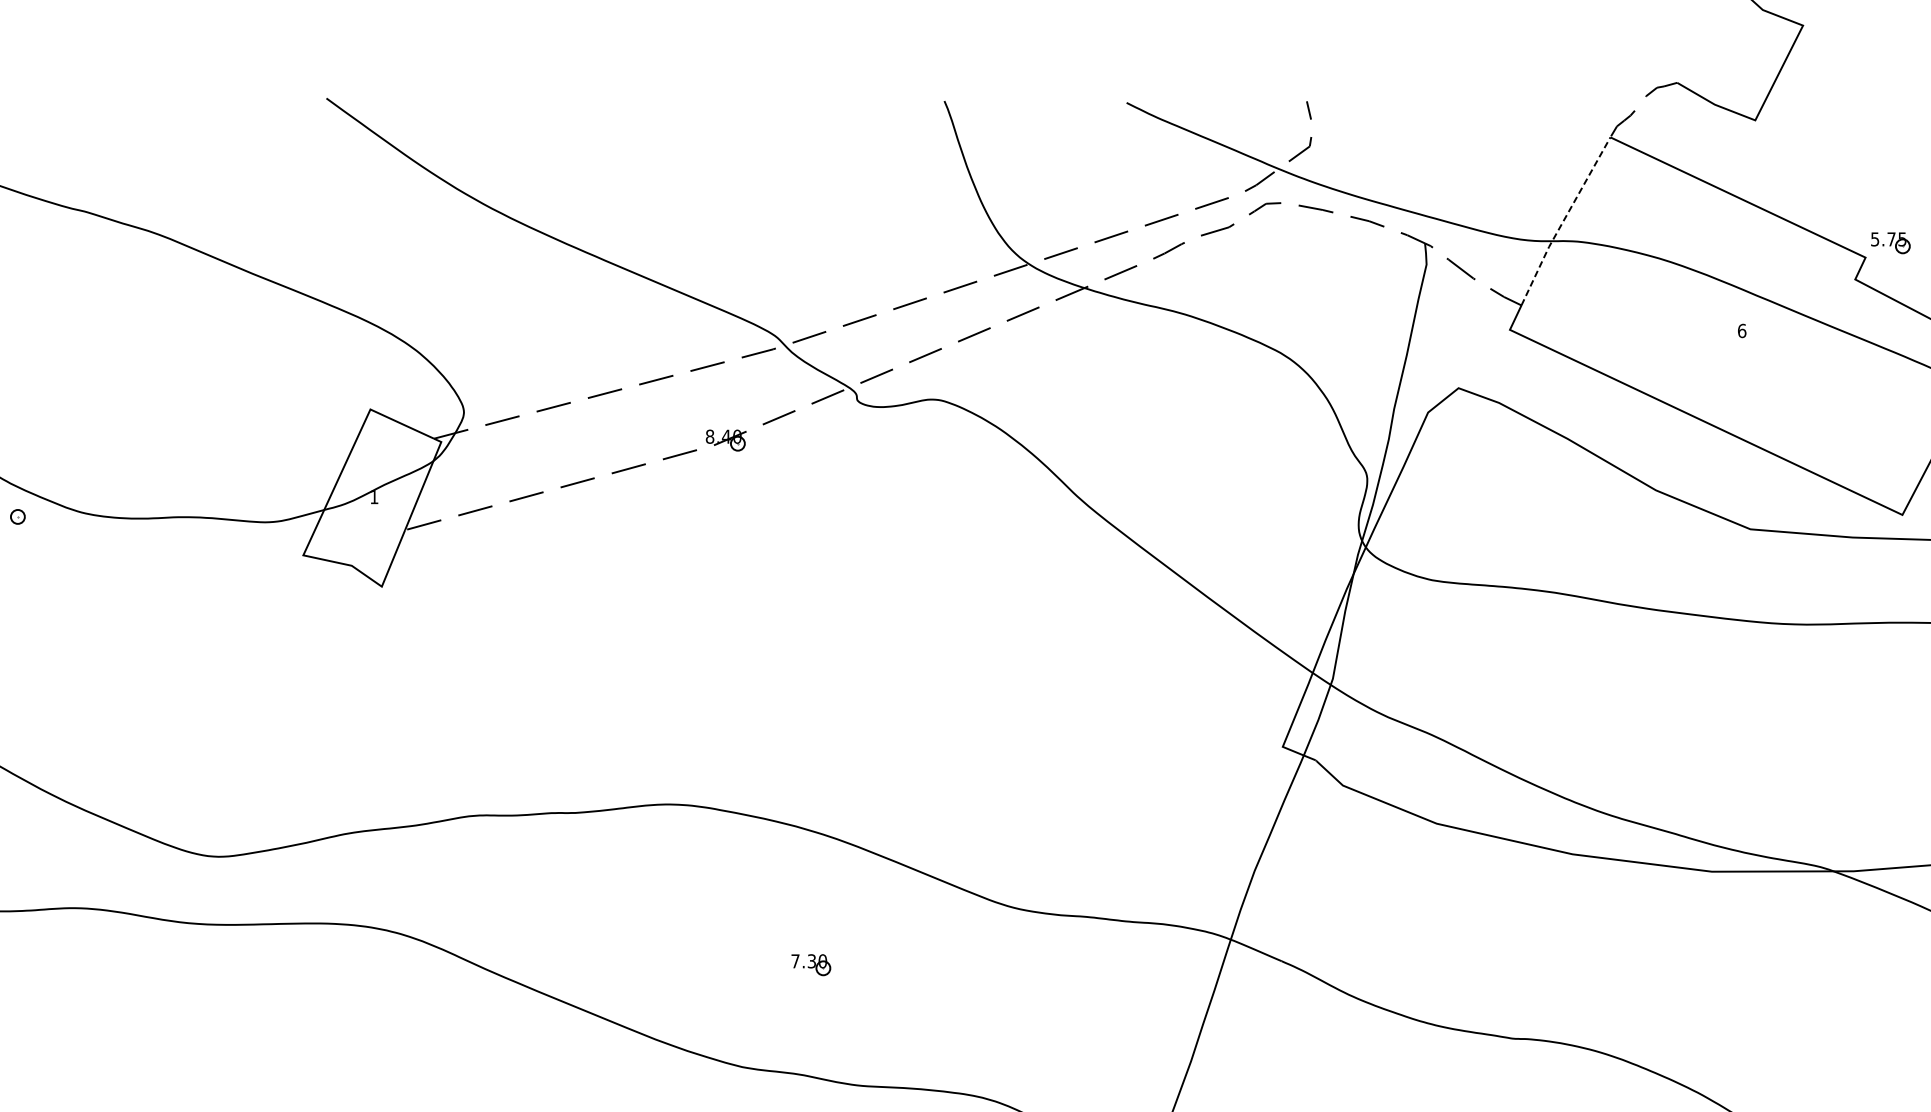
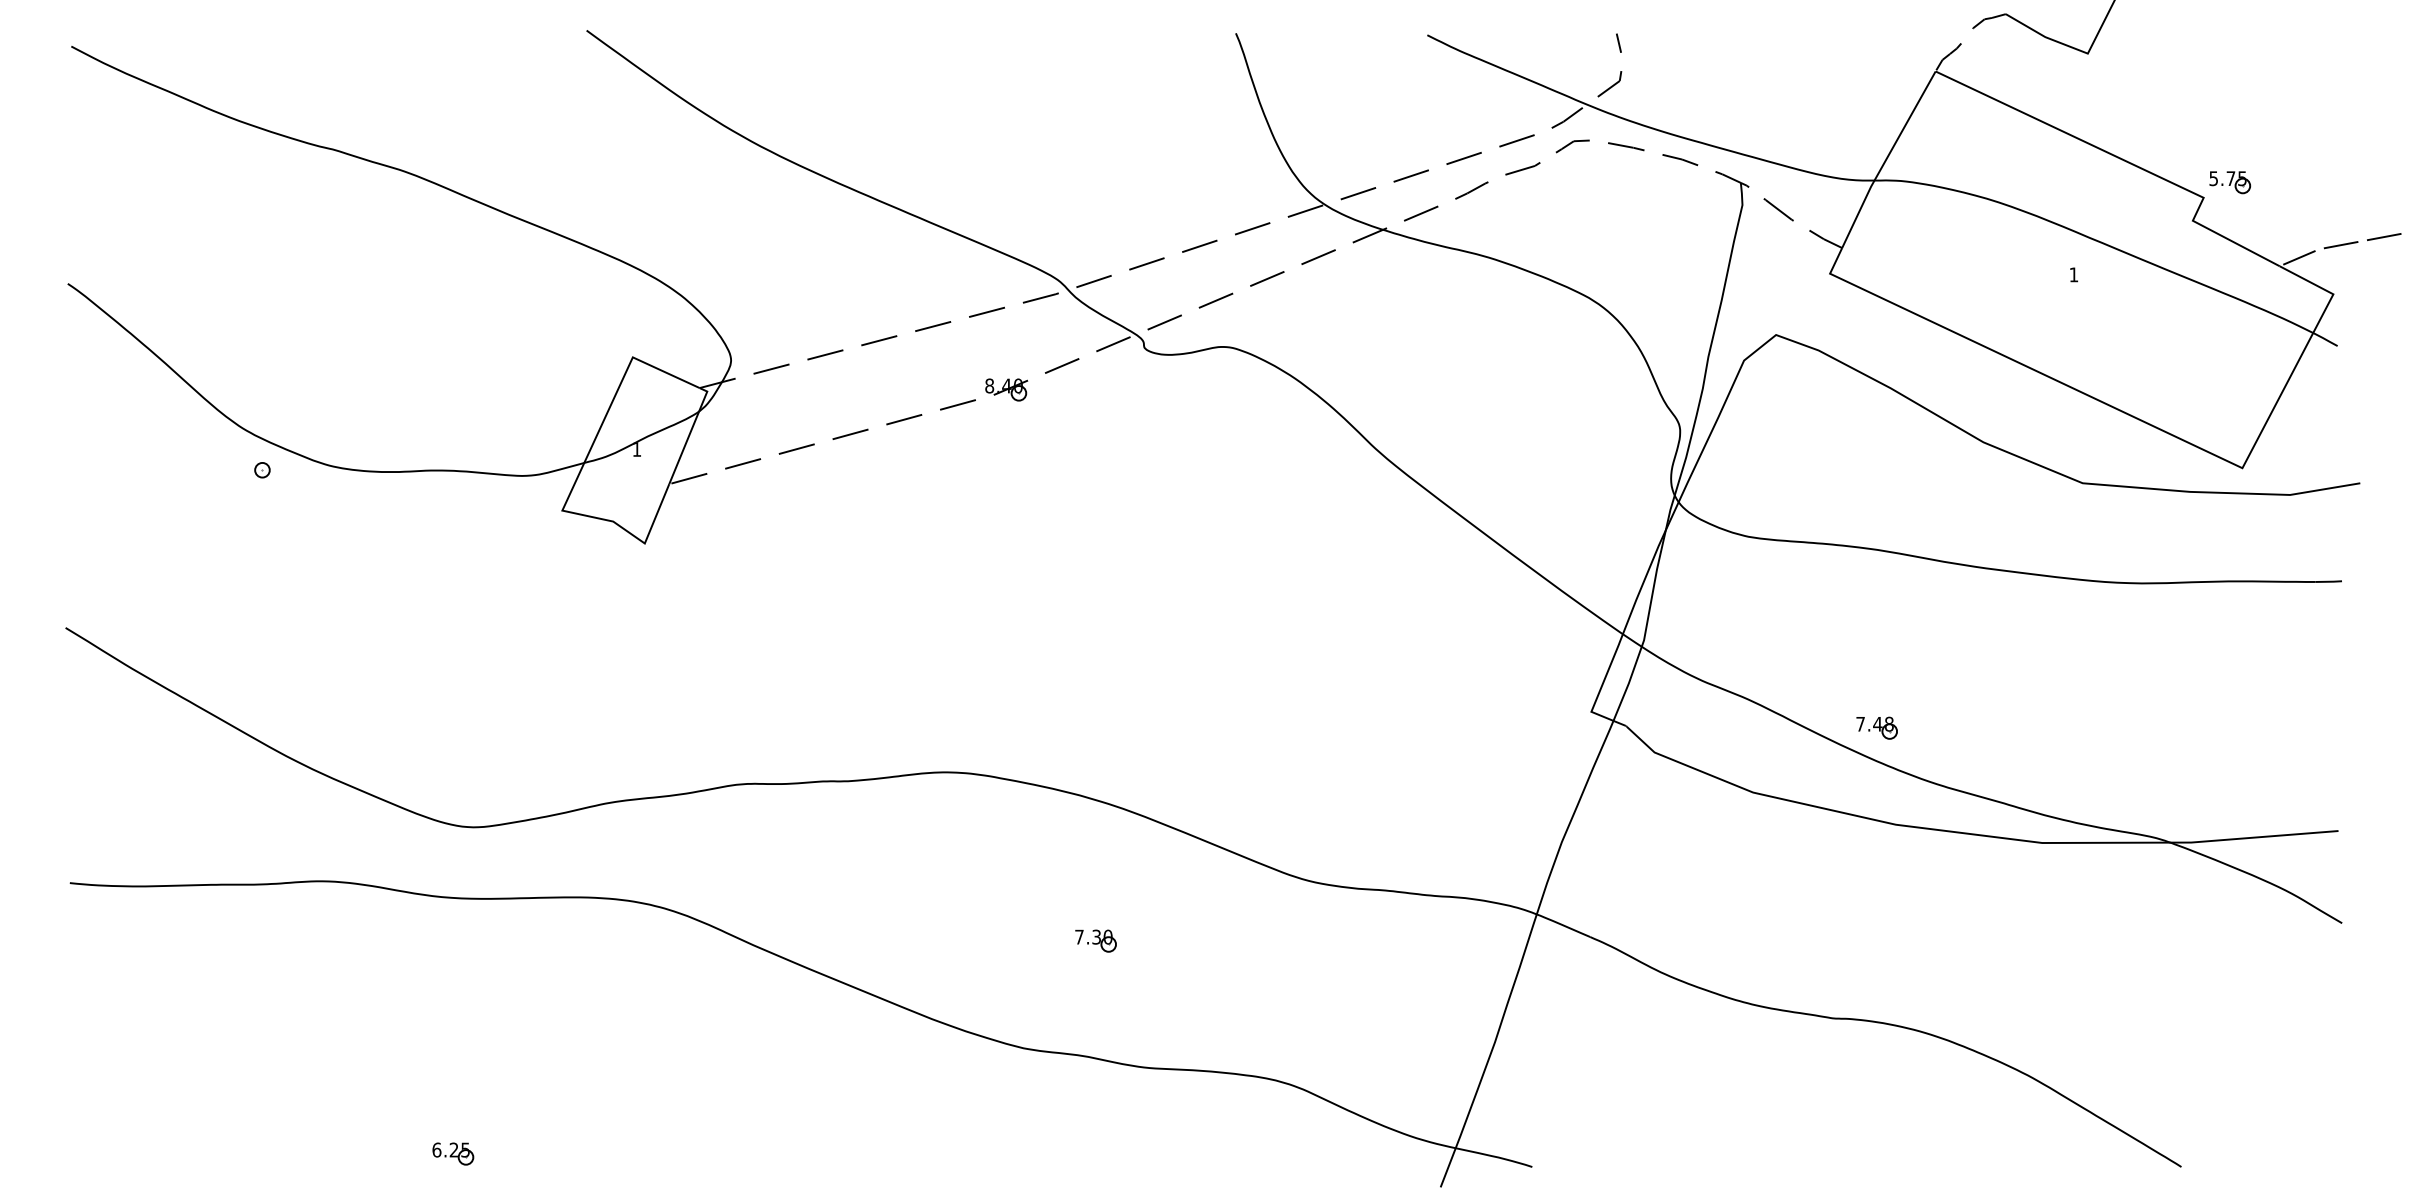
line: (1563, 220) -> (1886, 158), dashed -> solid
text: (1741, 330) -> (2073, 274), 6 -> 1
part: (1554, 761) -> (1876, 727), added

